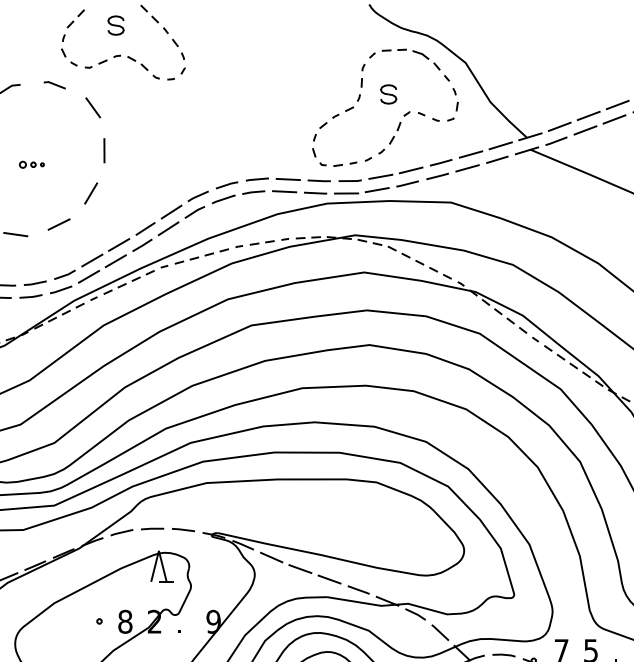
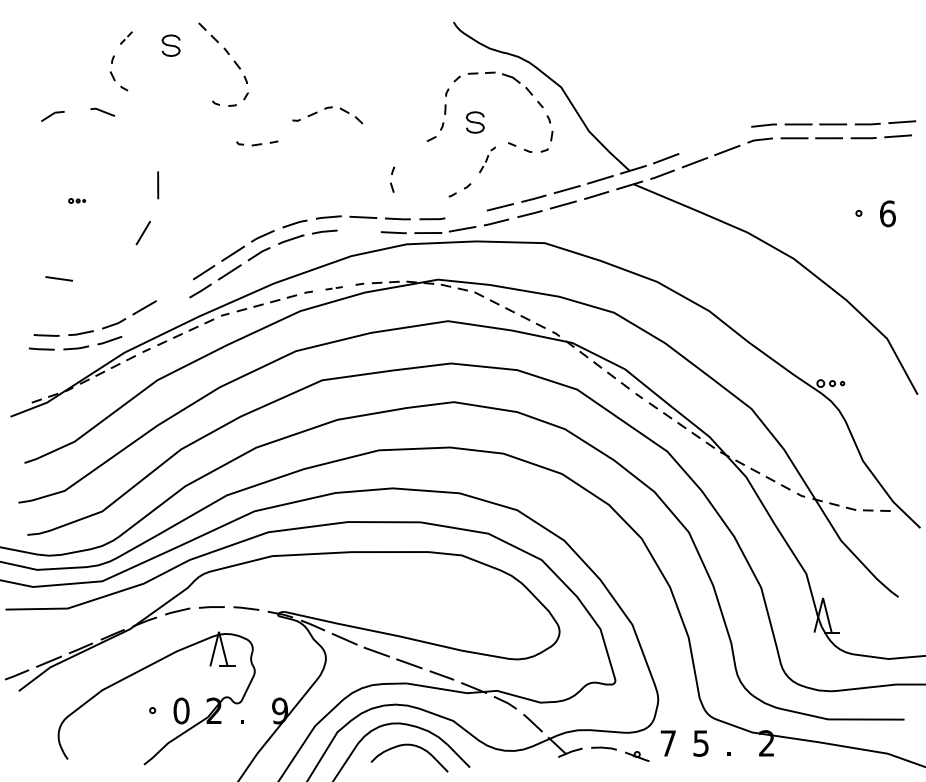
part: (76, 18) -> (126, 37), size x0.6
part: (115, 57) -> (326, 109), moved
line: (617, 104) -> (730, 133), removed
line: (93, 107) -> (145, 137), removed
line: (588, 115) -> (698, 146), removed
part: (329, 121) -> (409, 152), removed
part: (399, 127) -> (487, 159), size x0.7
part: (31, 164) -> (76, 200), size x0.6
part: (338, 164) -> (257, 143), moved
line: (380, 176) -> (466, 214), removed
line: (284, 191) -> (359, 230), removed
line: (59, 224) -> (107, 267), removed
part: (261, 243) -> (333, 288), size x0.6
line: (119, 244) -> (174, 290), removed
line: (115, 261) -> (170, 308), removed
line: (88, 276) -> (140, 325), removed
text: (125, 622) -> (181, 711), 8 -> 0

